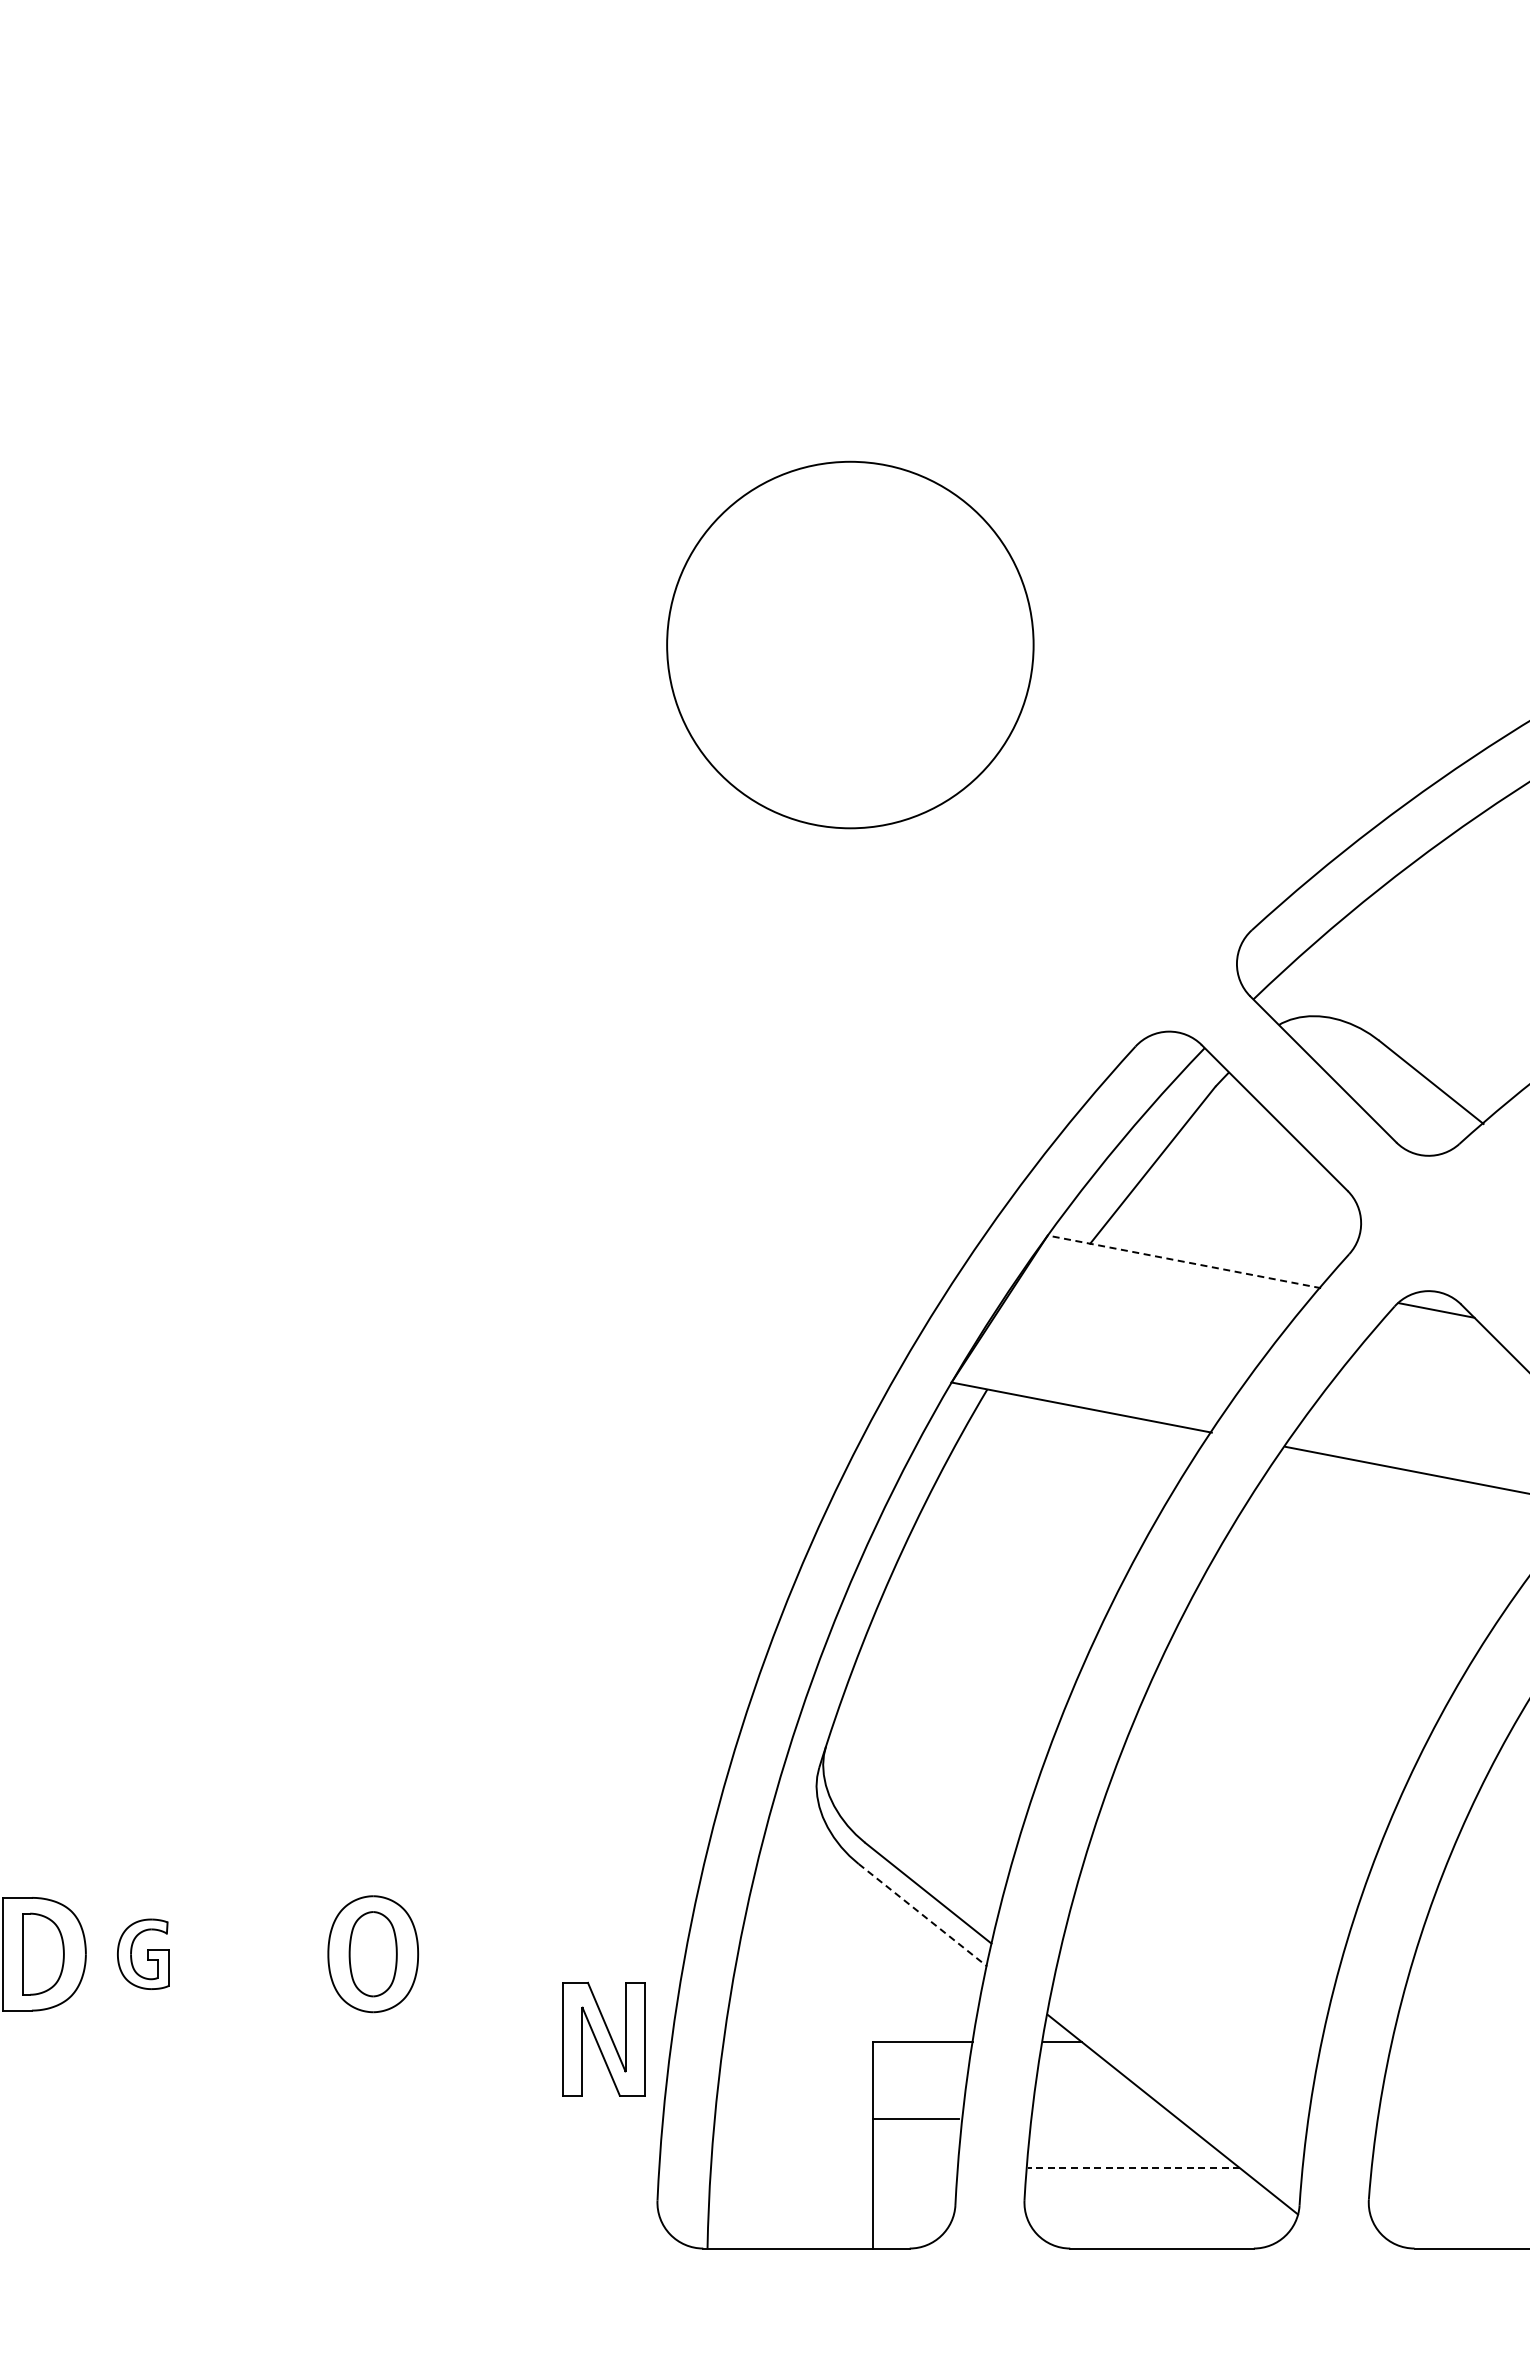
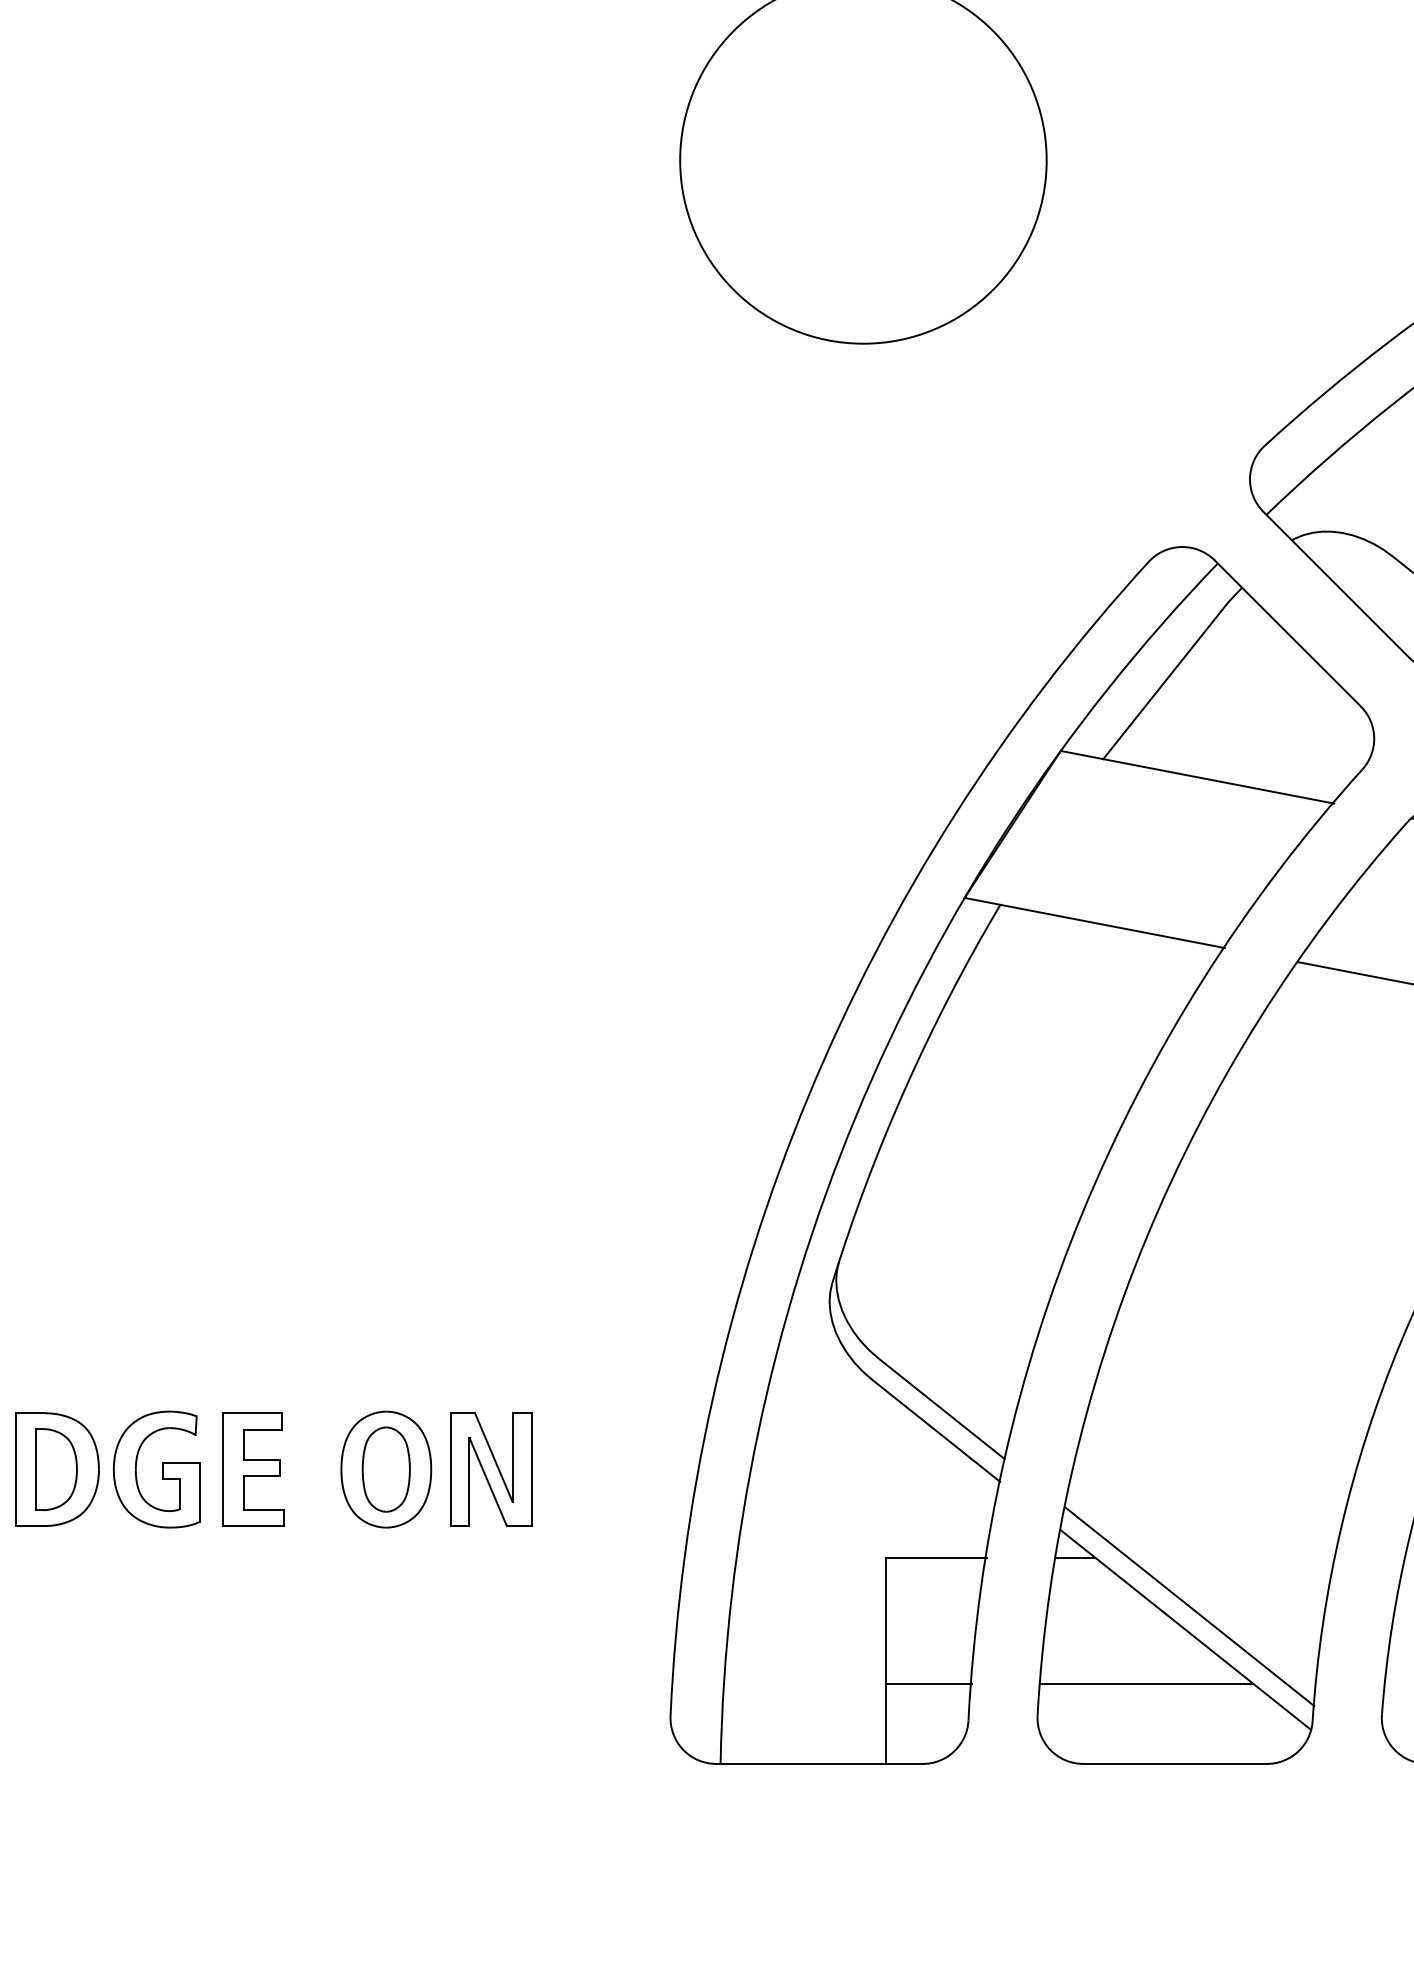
line: (1183, 1261) -> (1196, 776), dashed -> solid
line: (923, 1915) -> (936, 1430), dashed -> solid
part: (143, 1954) -> (156, 1469), size x1.67
part: (240, 1954) -> (253, 1469), added
part: (603, 2038) -> (490, 1468), moved
line: (1176, 2091) -> (1189, 1606), added
line: (915, 2119) -> (928, 1683), moved
line: (1133, 2168) -> (1146, 1683), dashed -> solid

